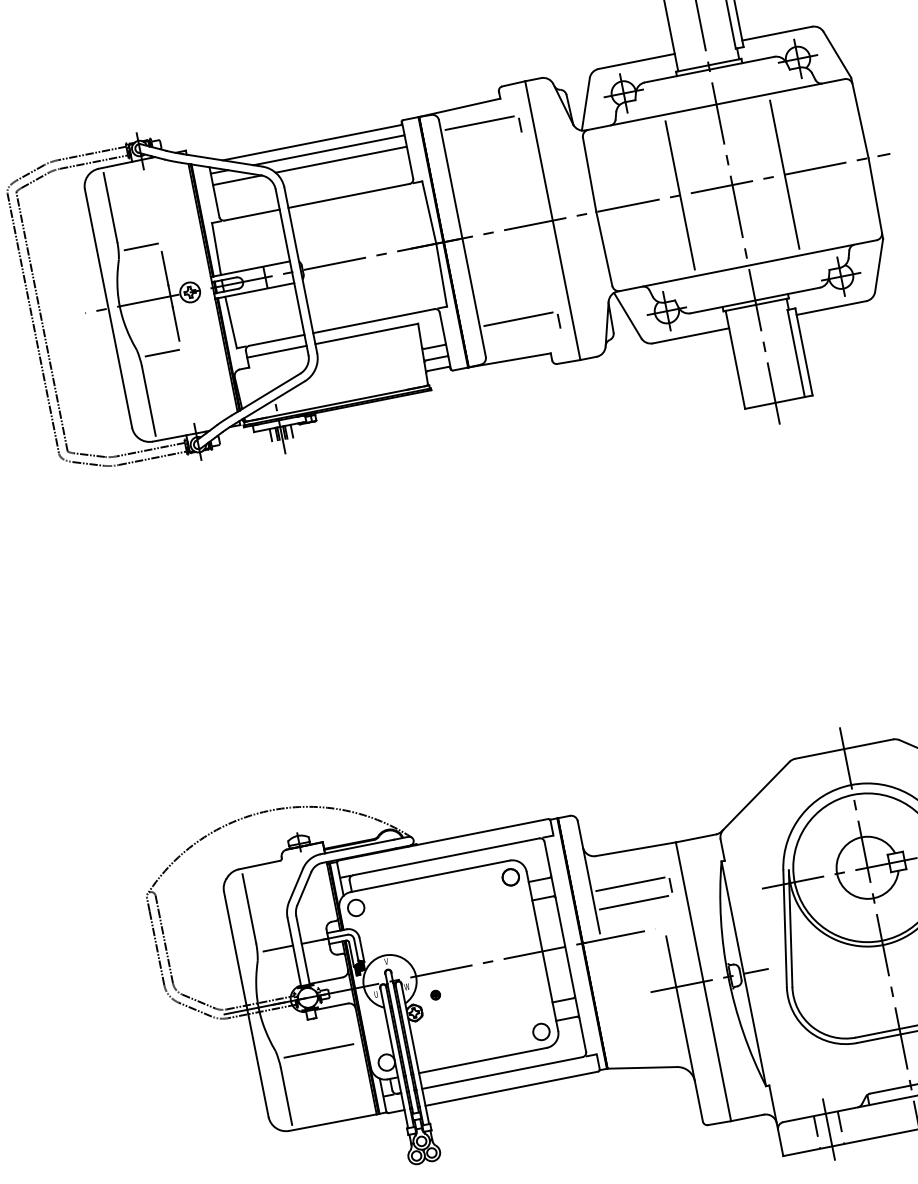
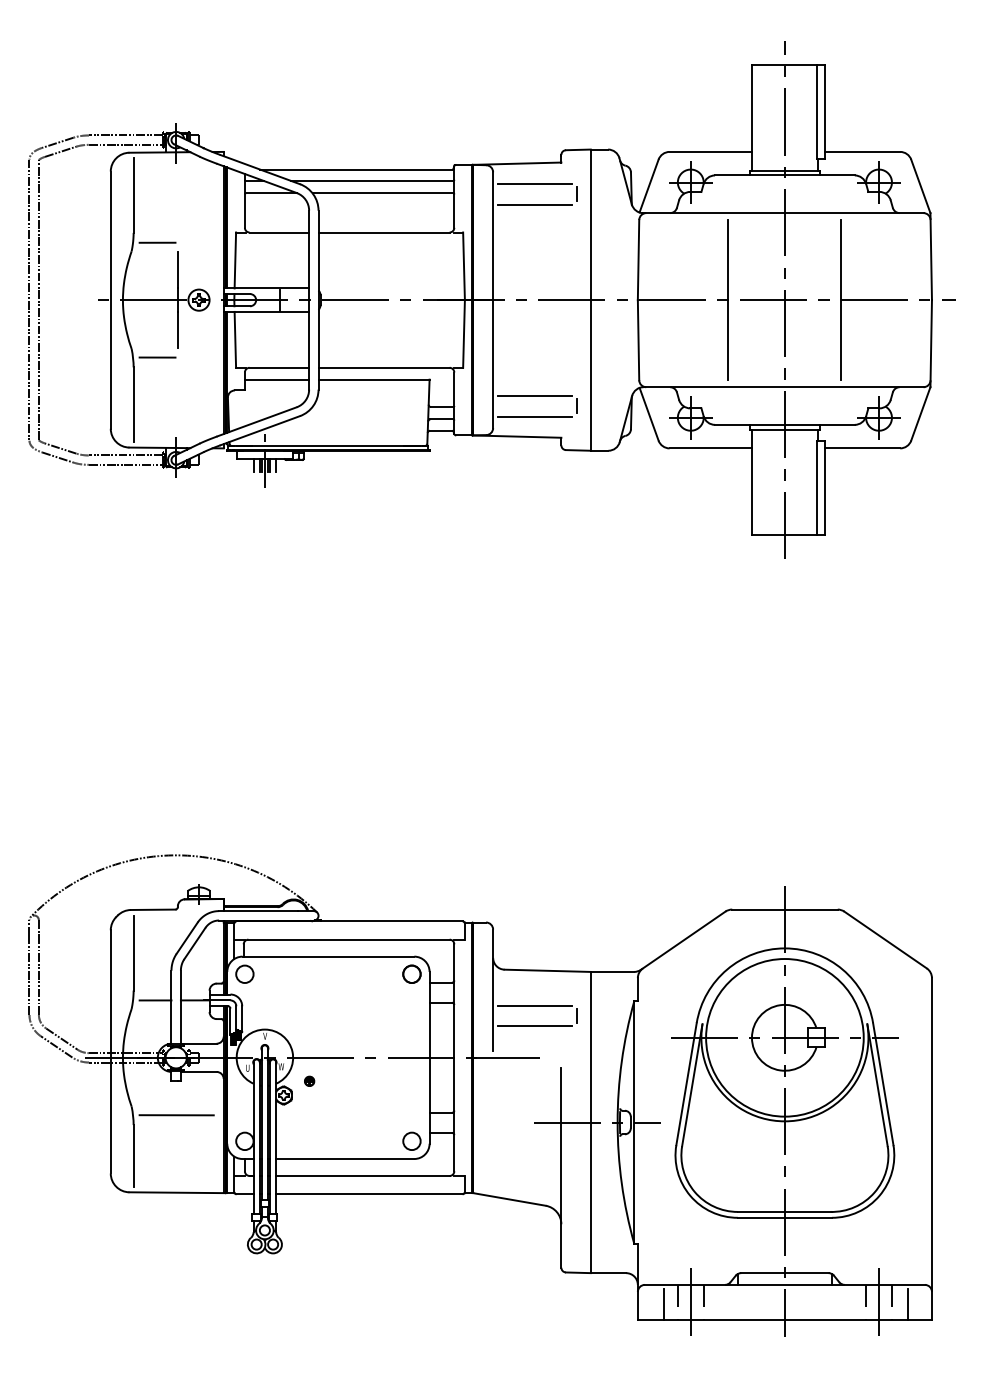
line: (483, 142) -> (534, 204), added
line: (522, 338) -> (534, 416), added
line: (804, 1136) -> (663, 1304), added

